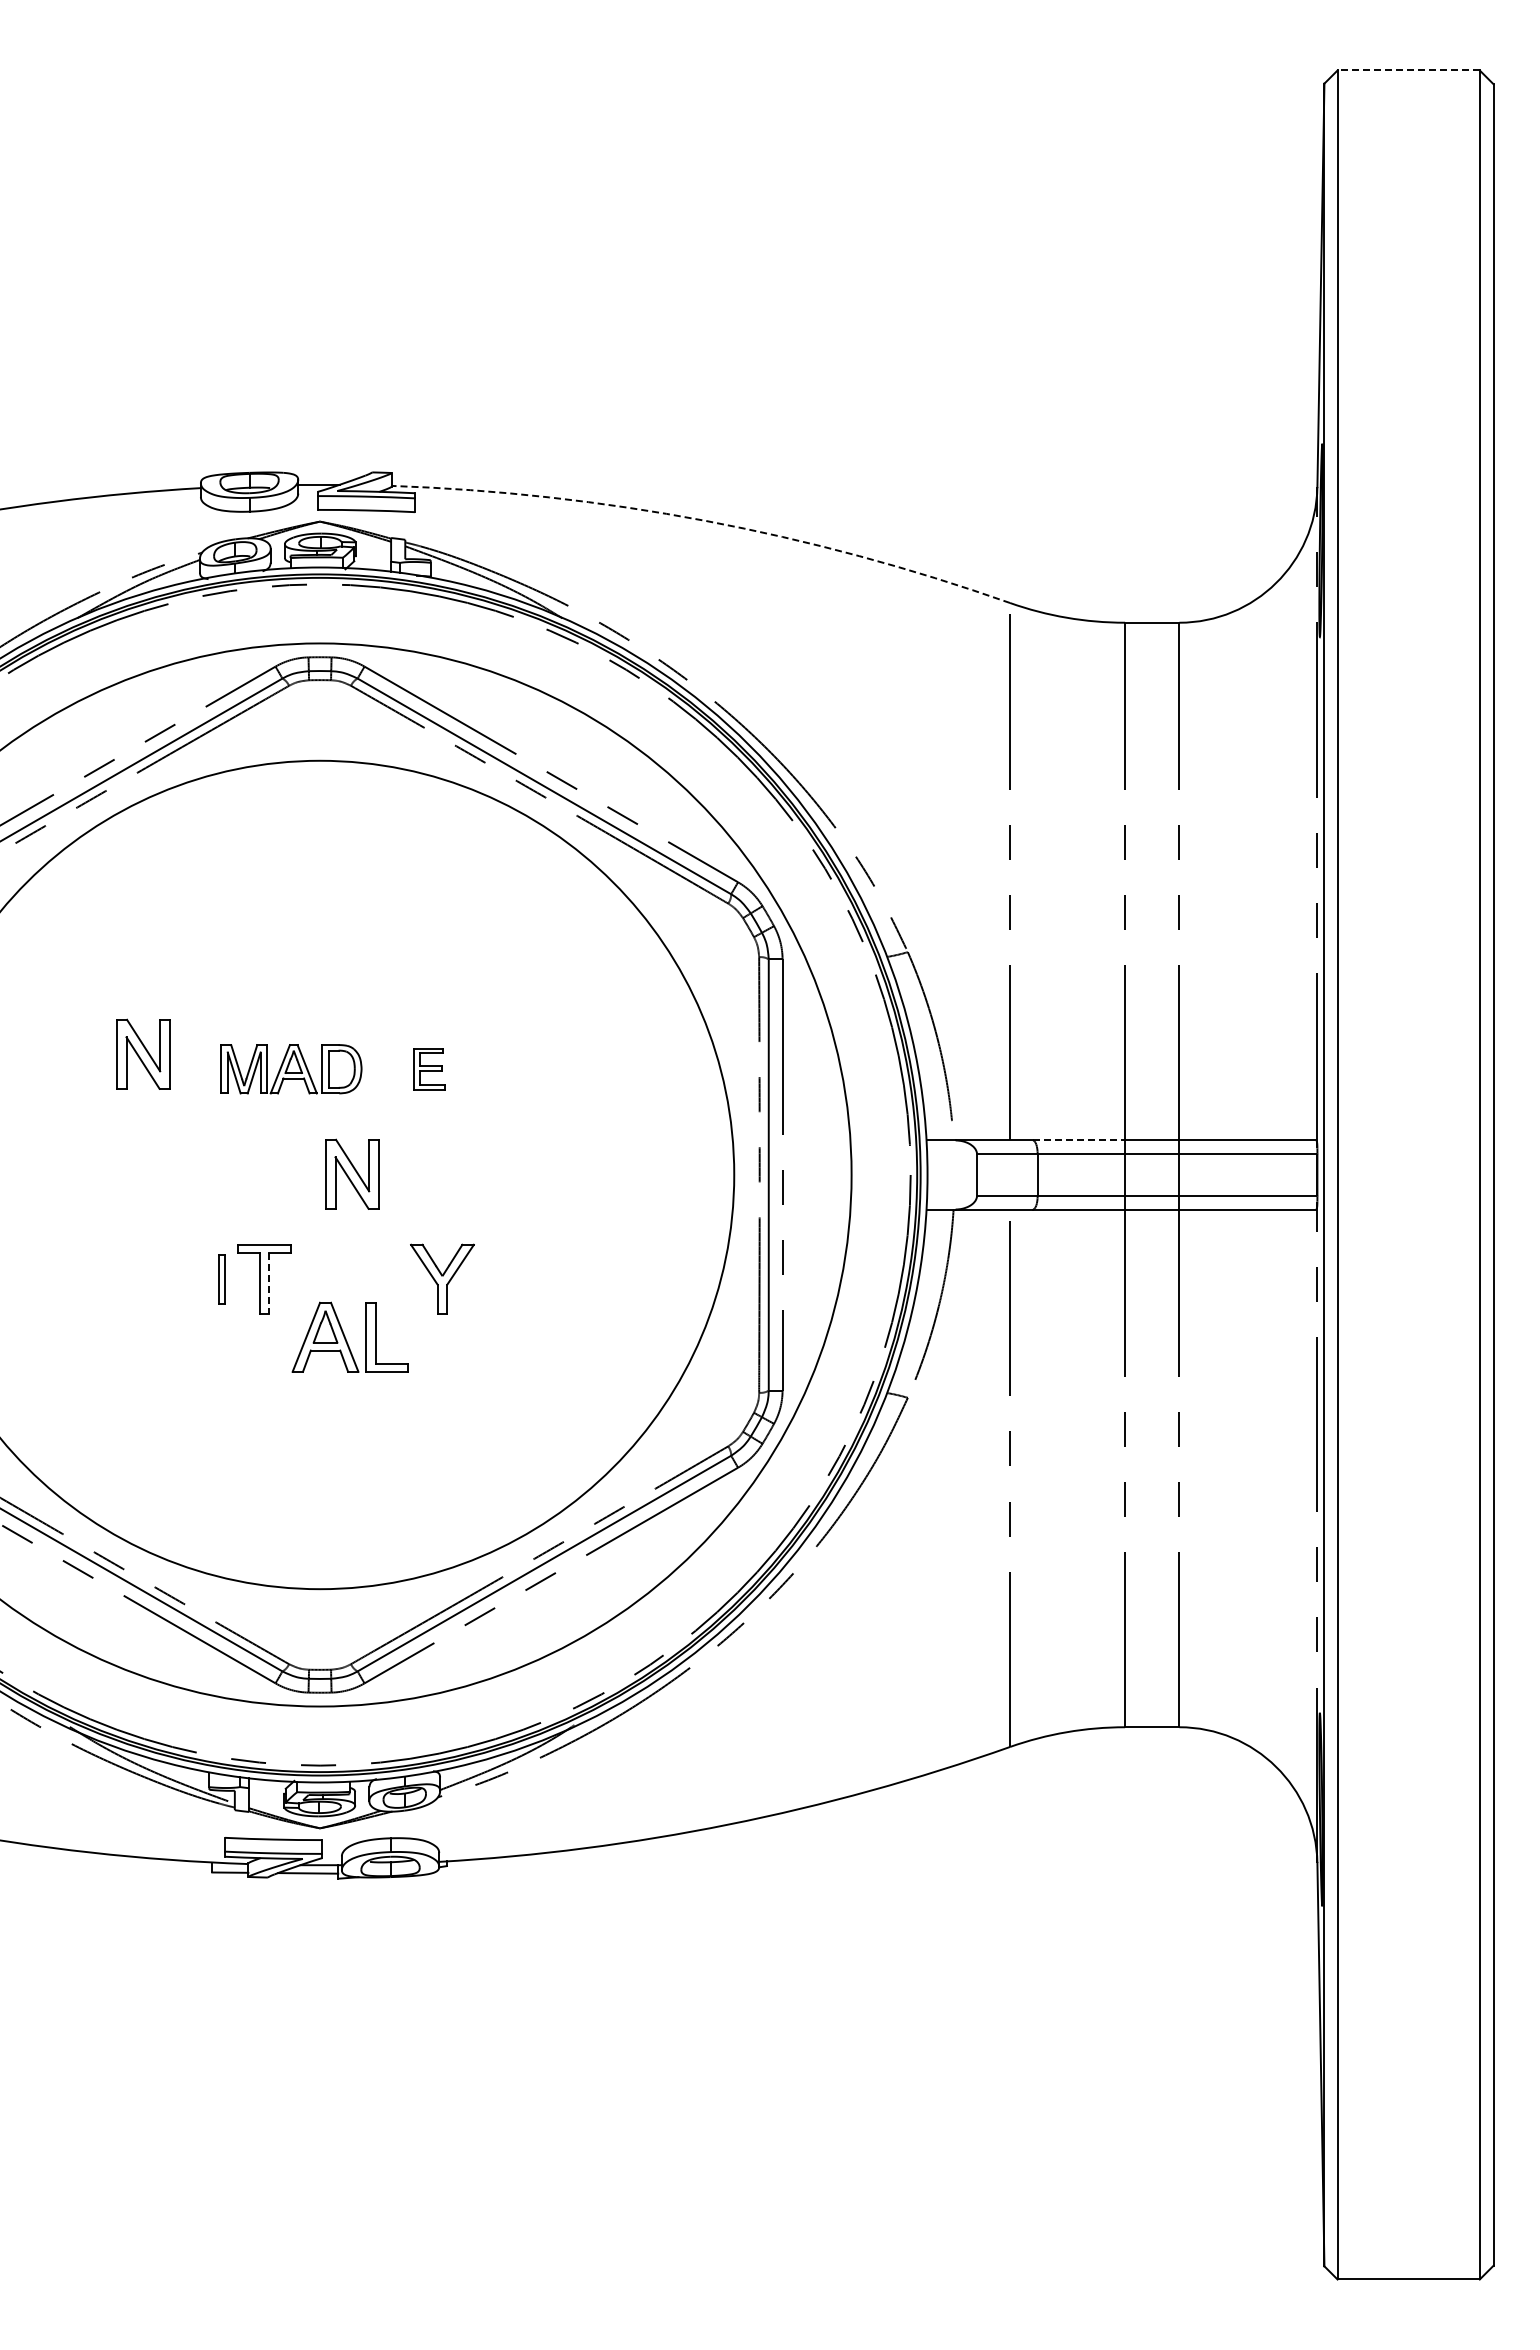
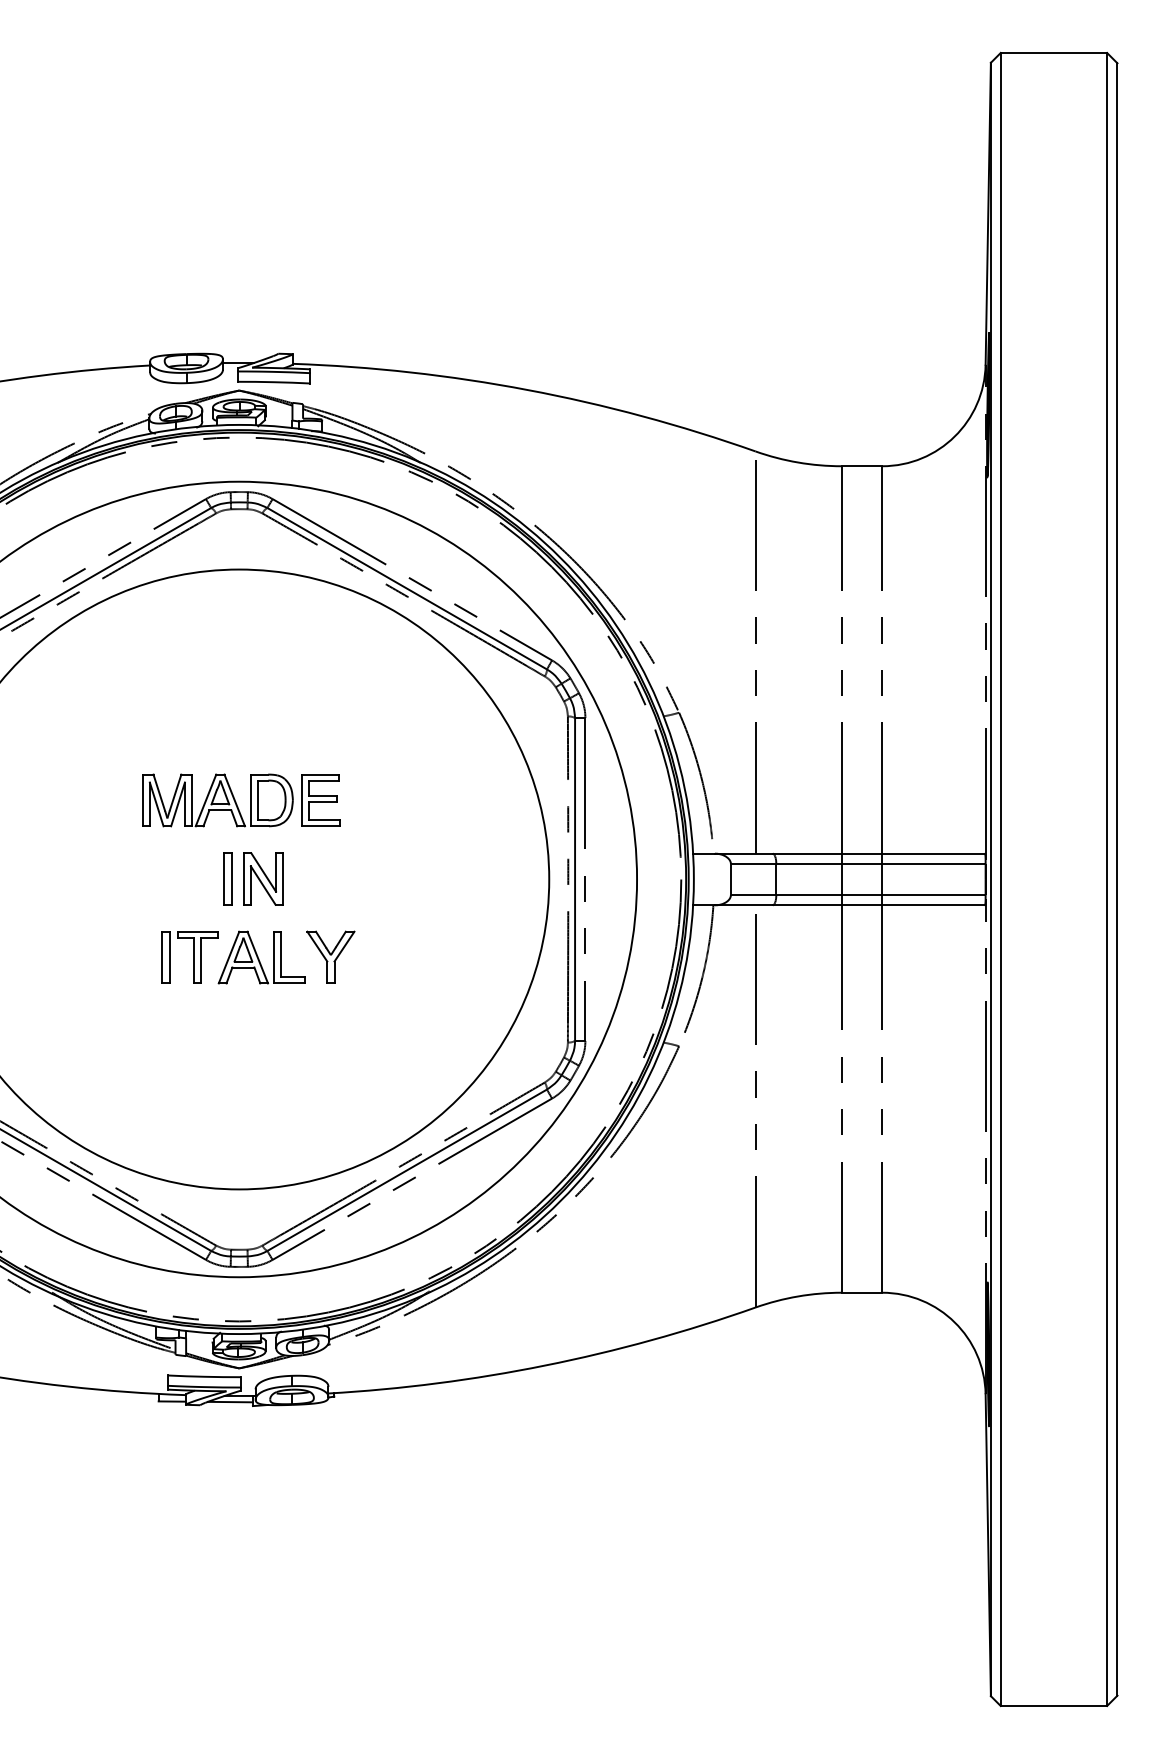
line: (1408, 70) -> (1053, 53), dashed -> solid
arc: (705, 520) -> (527, 389), dashed -> solid
part: (143, 1053) -> (107, 788), removed
part: (291, 1068) -> (217, 799), size x1.43
part: (429, 1069) -> (321, 800), size x1.67
line: (1079, 1140) -> (807, 853), dashed -> solid
part: (304, 1174) -> (227, 879), added
part: (221, 1279) -> (165, 957), size x1.43
line: (269, 1283) -> (201, 960), dashed -> solid
part: (349, 1336) -> (261, 956), moved

